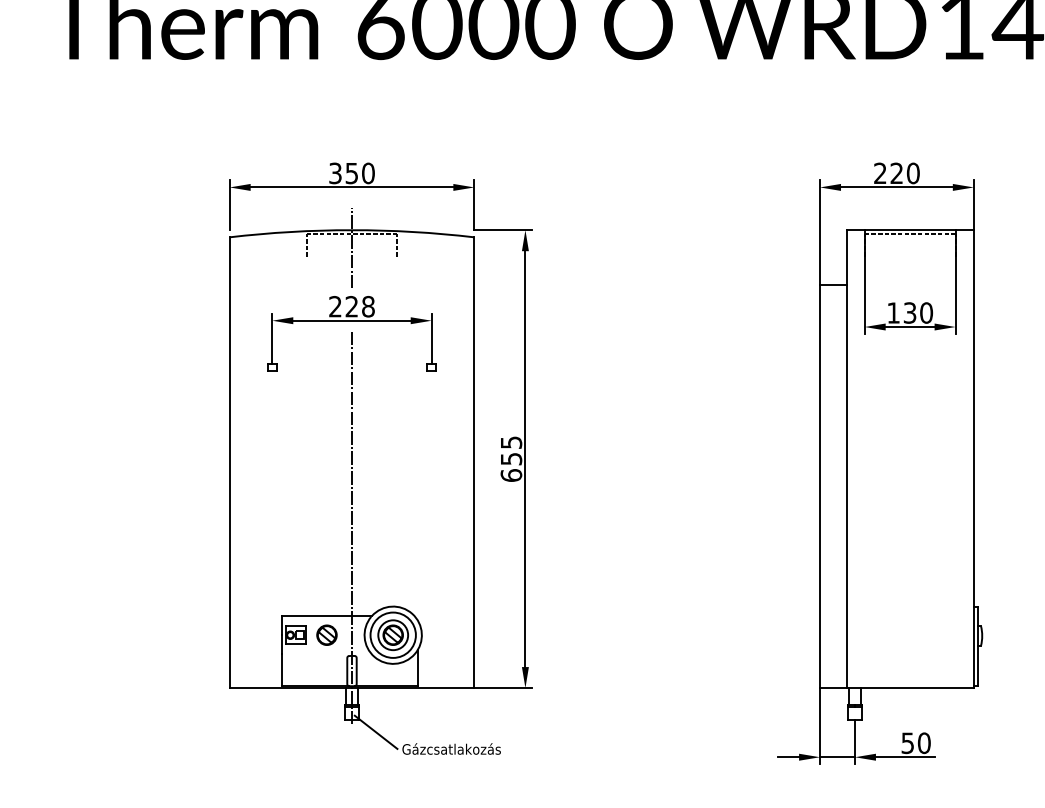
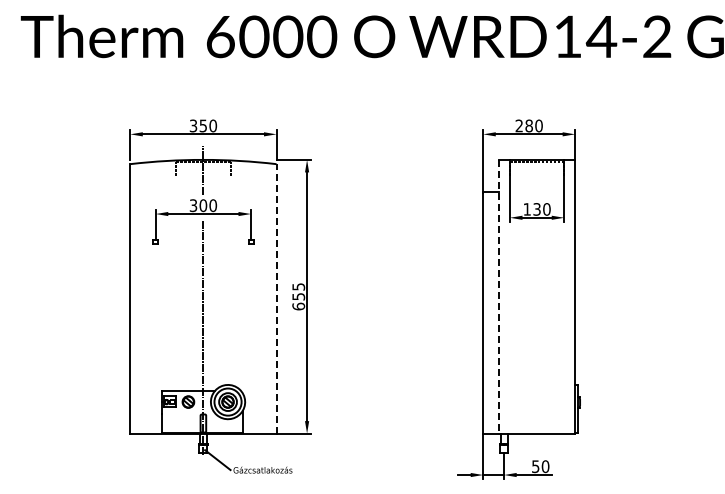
text: (895, 172) -> (528, 125), 220 -> 280
text: (352, 306) -> (203, 205), 228 -> 300
line: (847, 458) -> (499, 296), solid -> dashed
line: (474, 462) -> (276, 298), solid -> dashed

